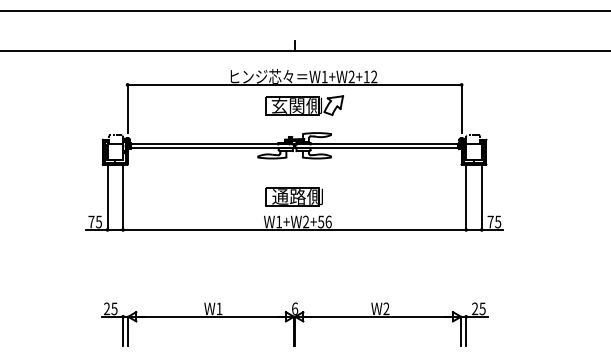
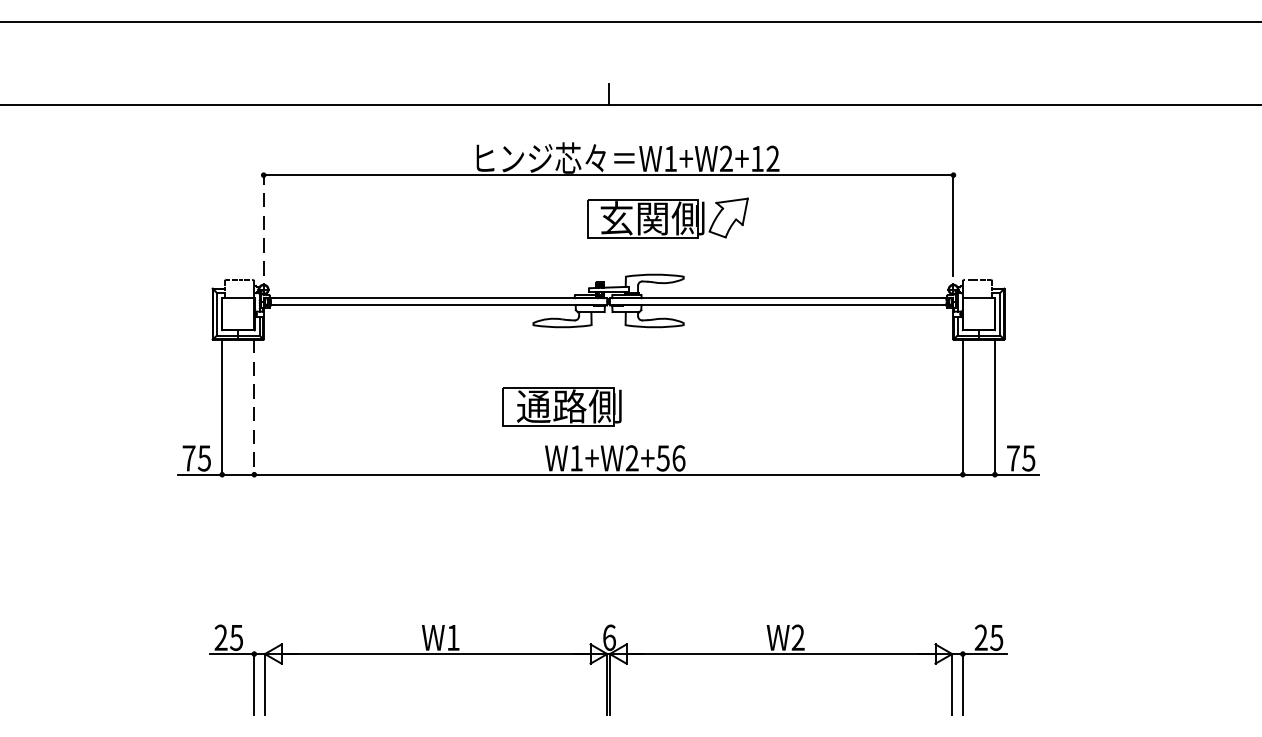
part: (304, 105) -> (668, 217), moved
line: (127, 108) -> (263, 223), solid -> dashed
part: (293, 196) -> (560, 405), moved
line: (123, 197) -> (255, 407), solid -> dashed

